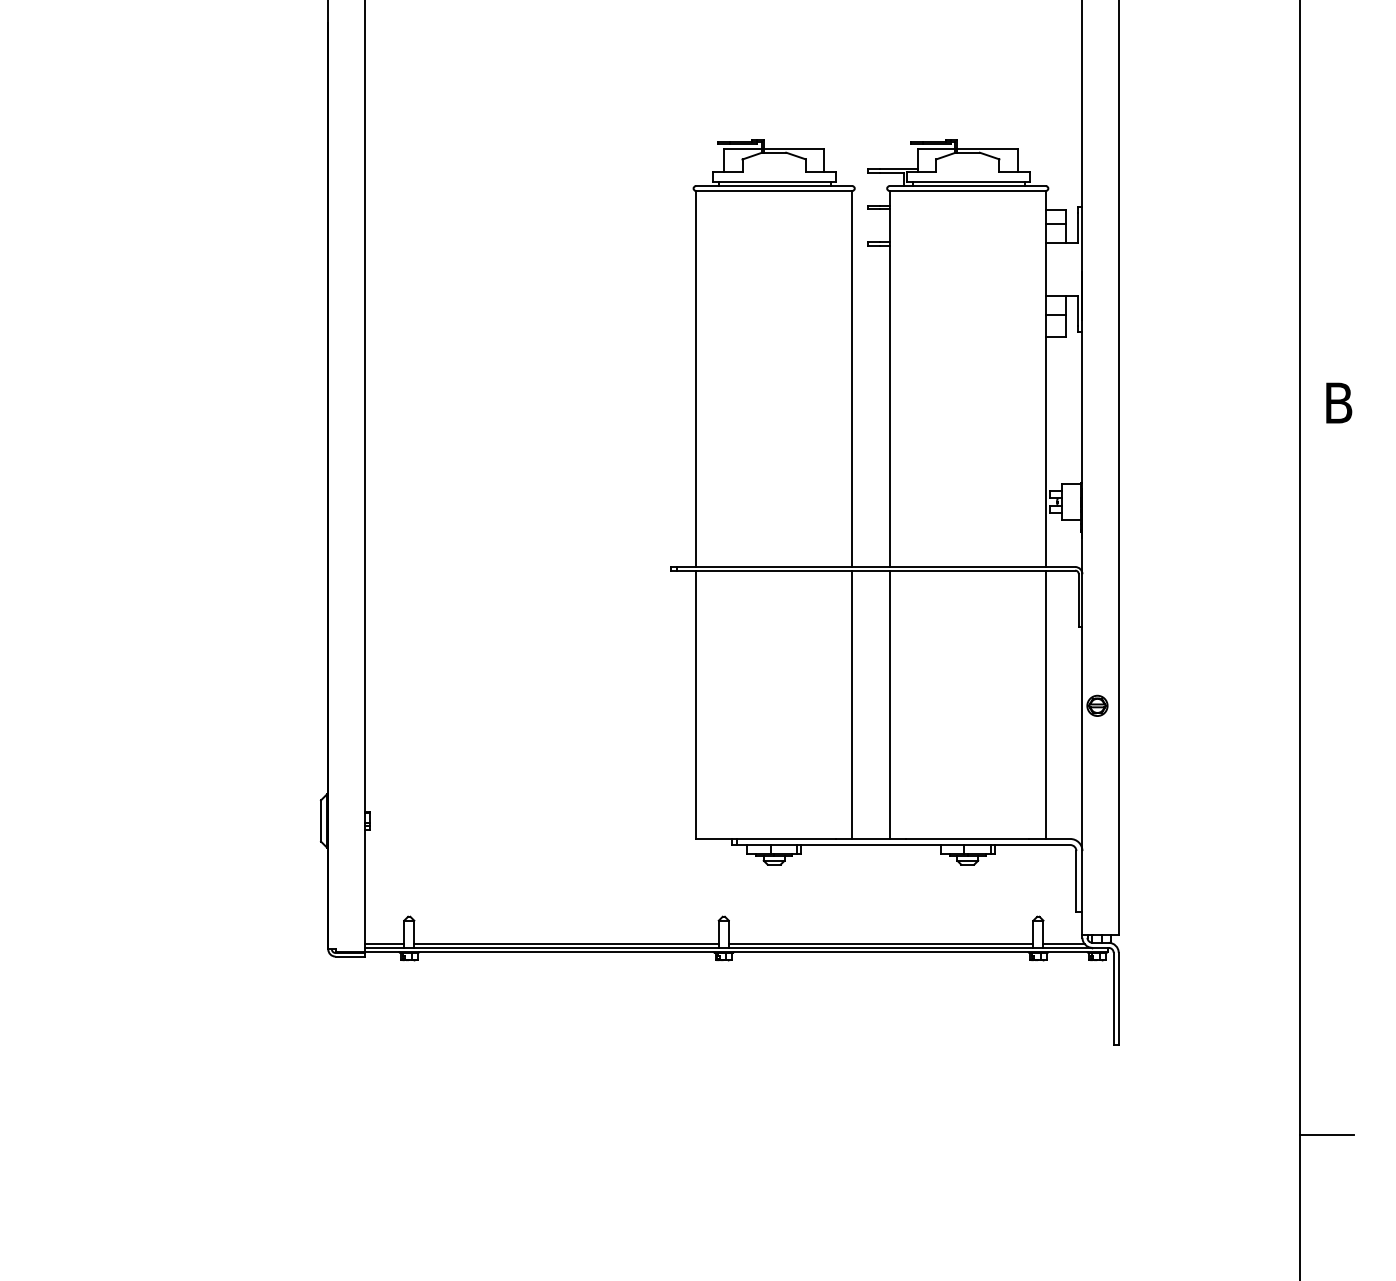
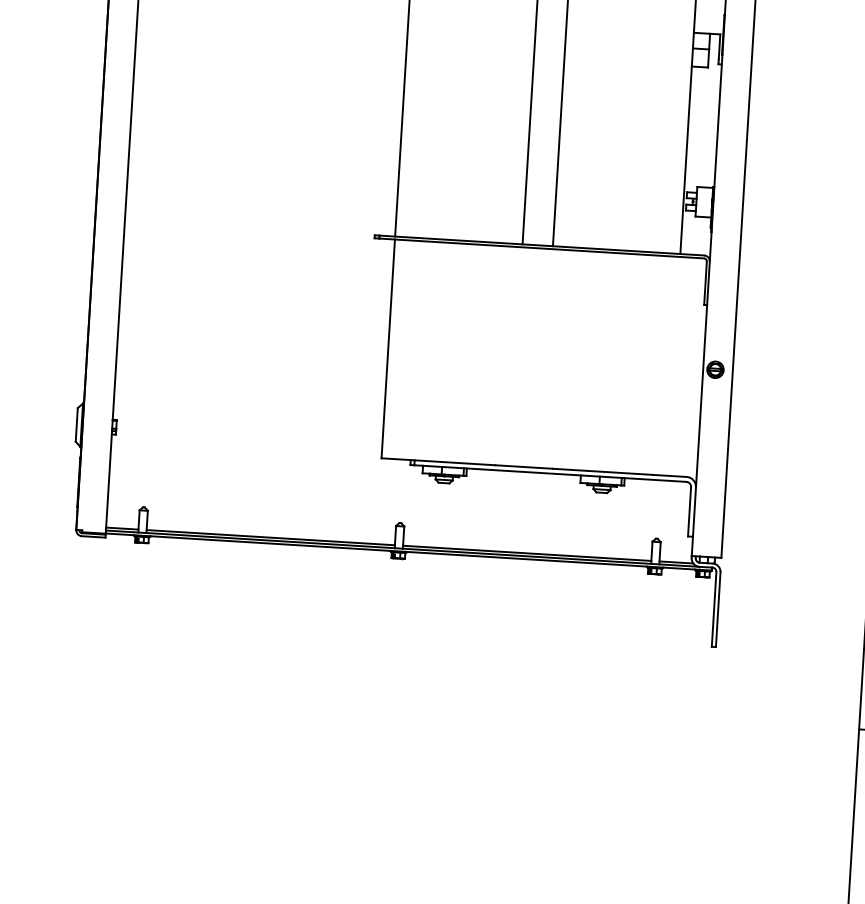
line: (852, 704) -> (515, 356), removed
line: (889, 704) -> (546, 358), removed
line: (1045, 704) -> (673, 366), removed

